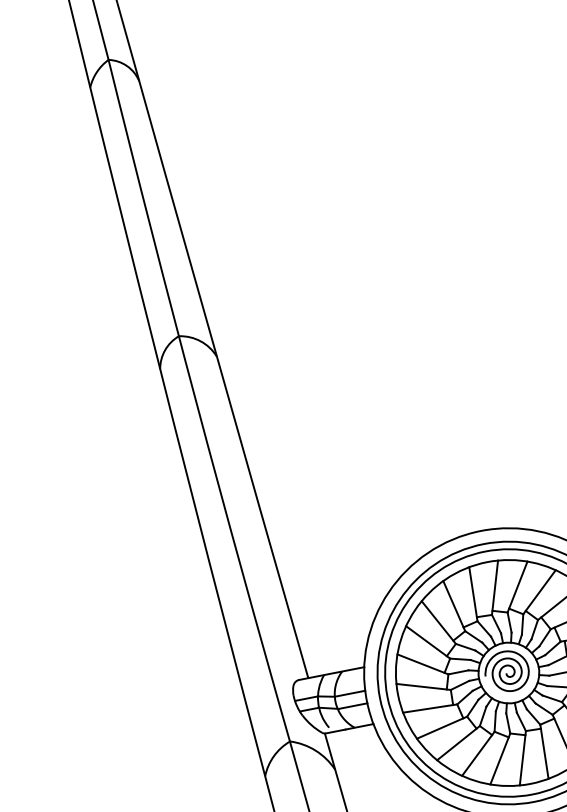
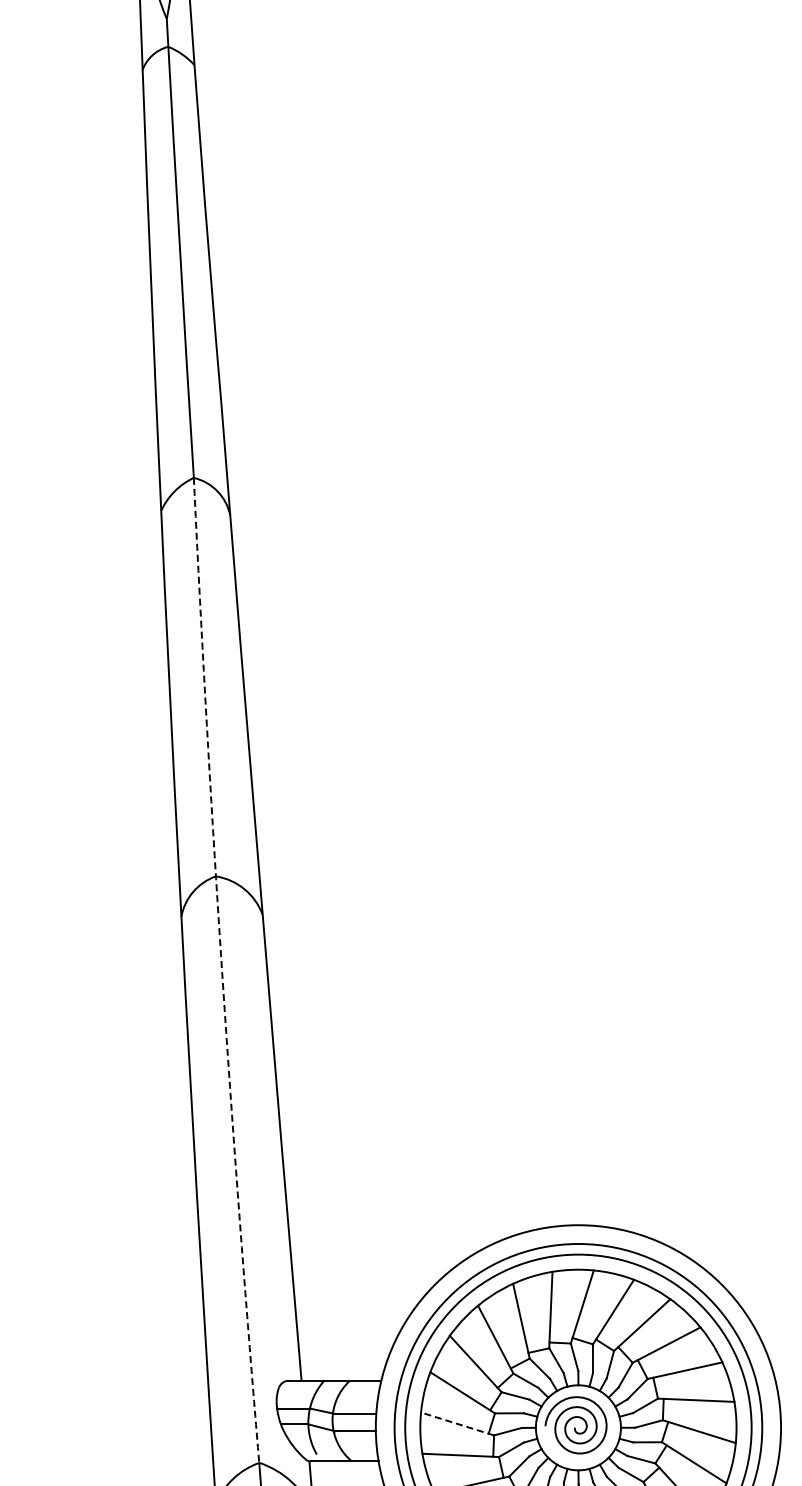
arc: (196, 401) -> (222, 970), solid -> dashed
line: (423, 686) -> (457, 1423), solid -> dashed

